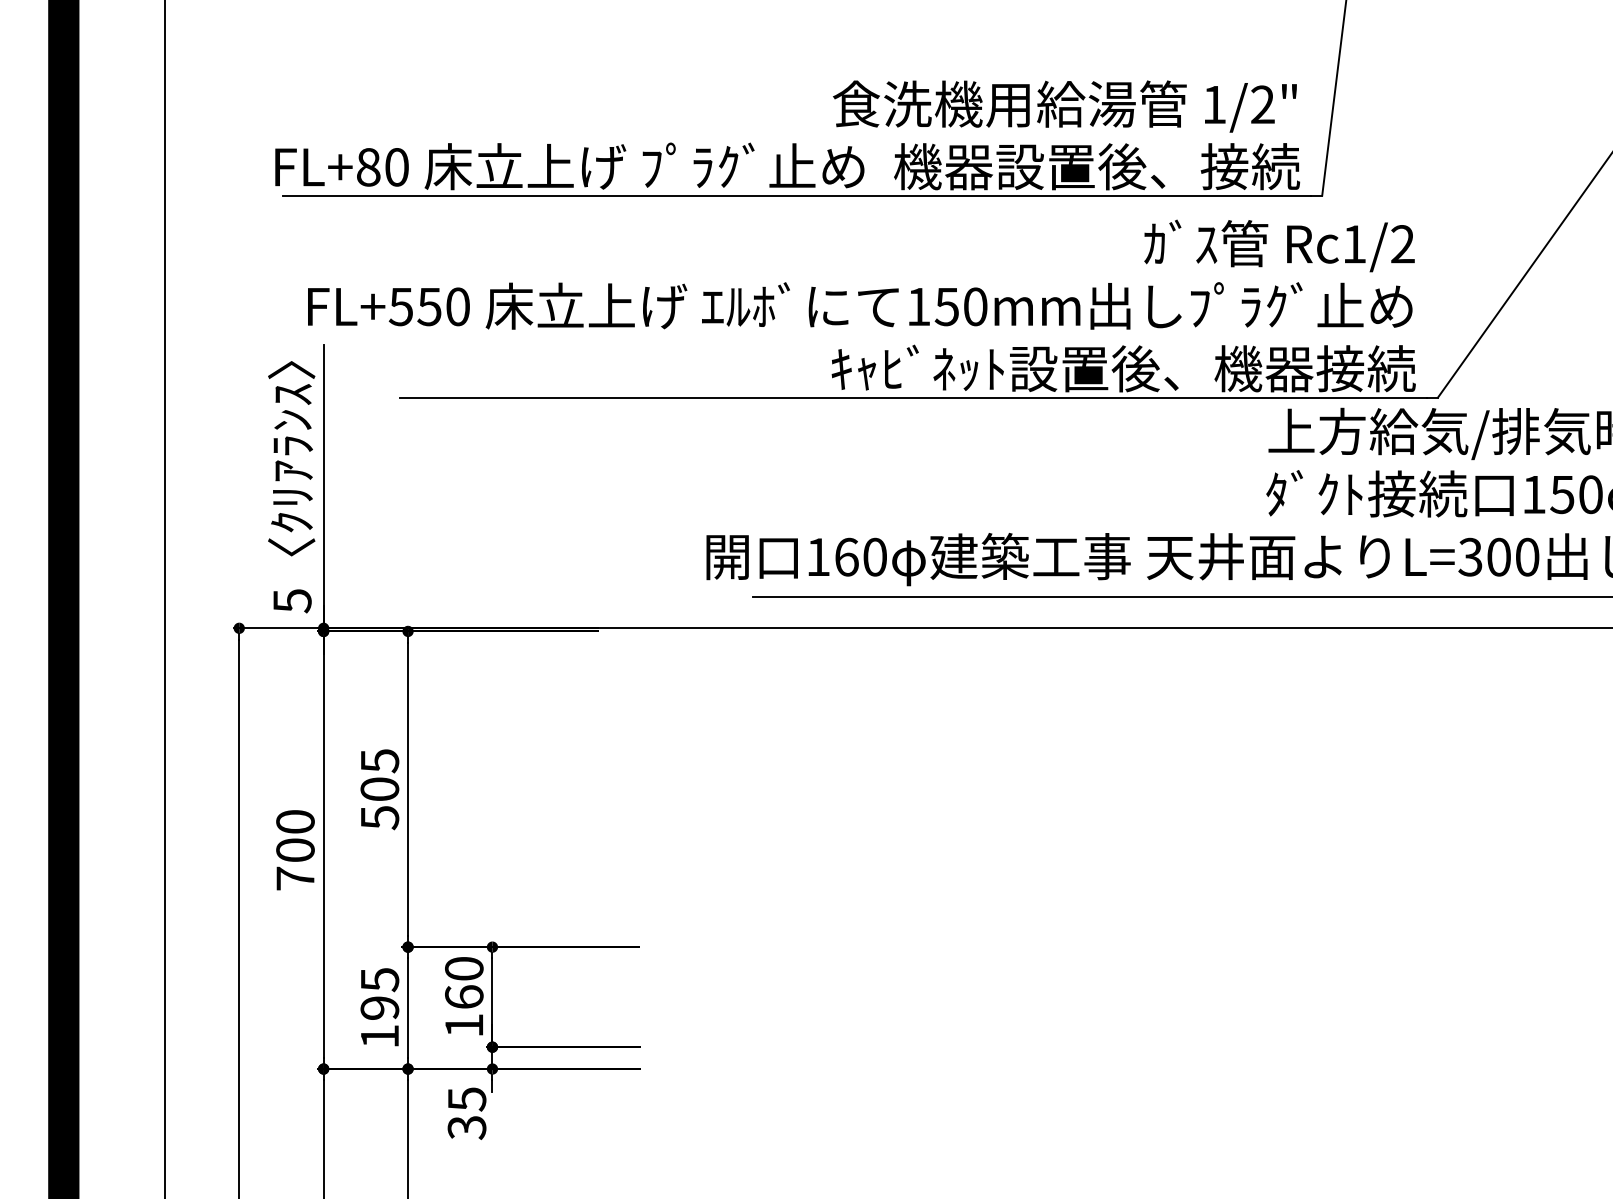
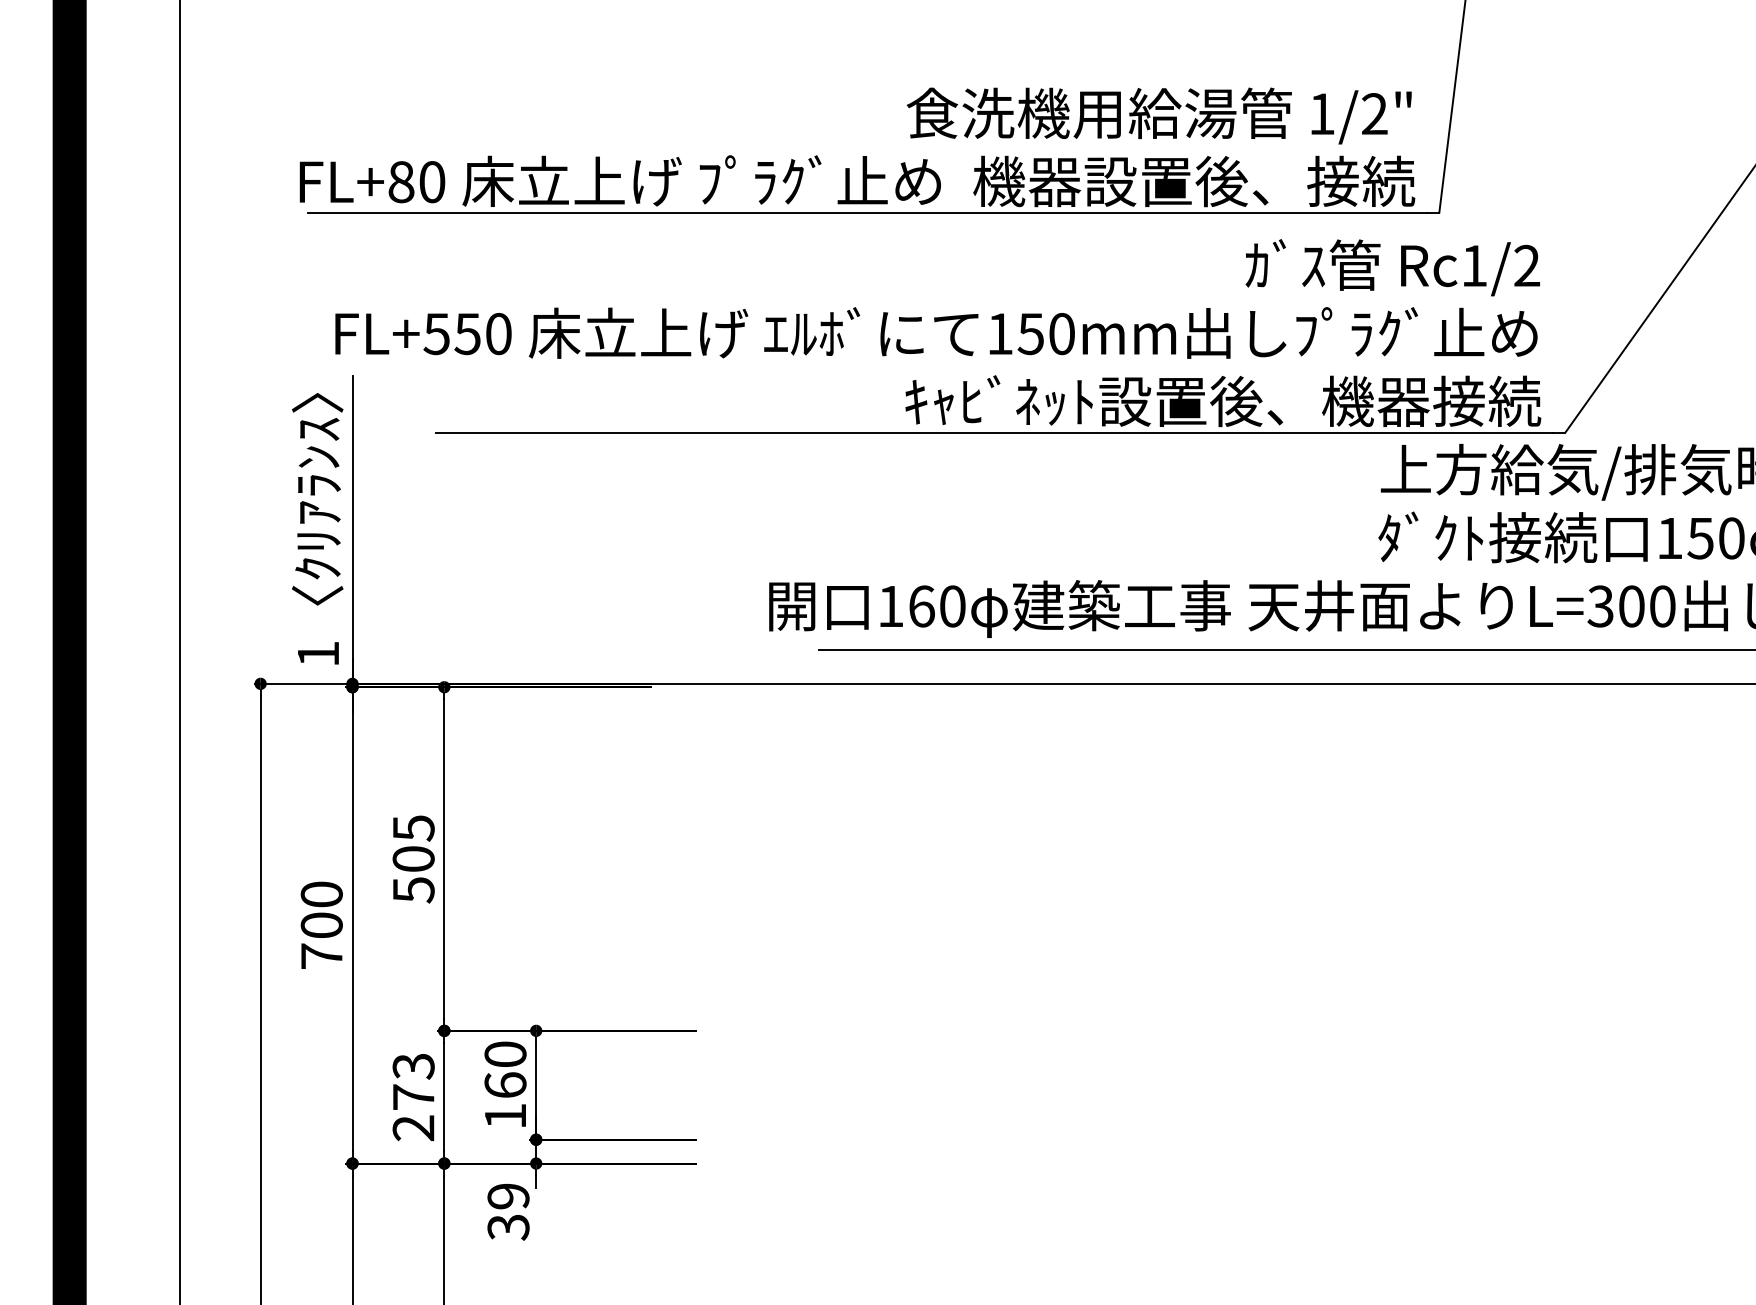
text: (292, 601) -> (318, 654), 5 -> 1
text: (379, 1008) -> (413, 1097), 195 -> 273
text: (467, 1099) -> (508, 1196), 35 -> 39

